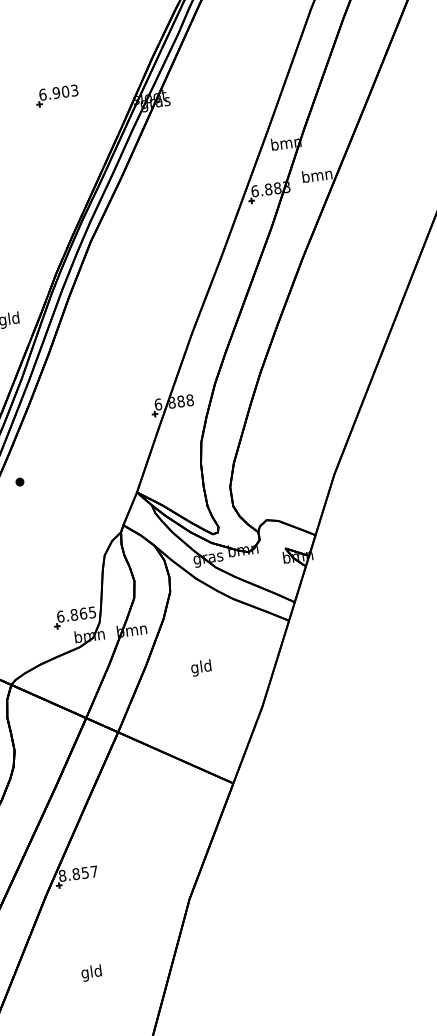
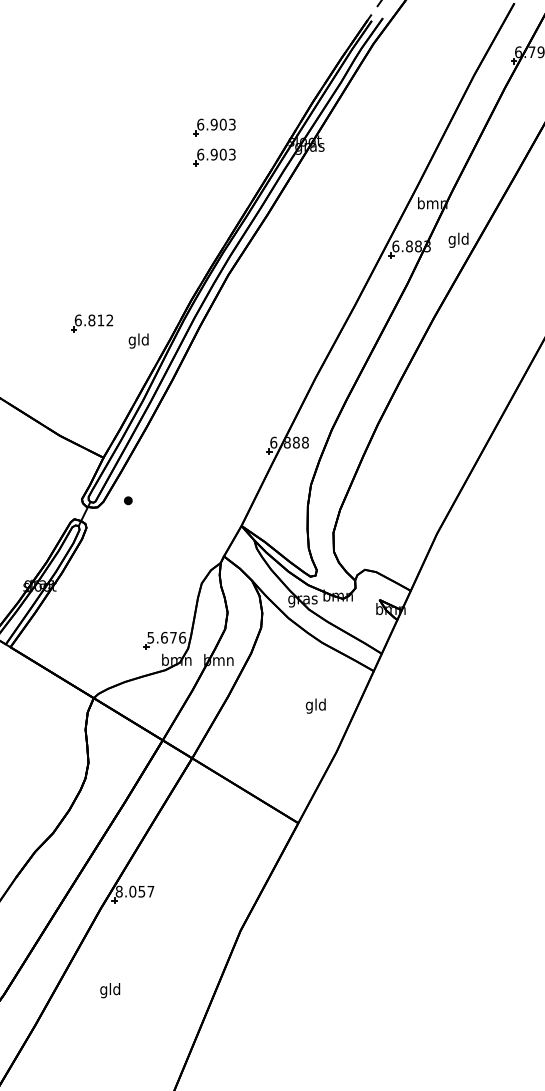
part: (61, 125) -> (214, 157), added
text: (317, 176) -> (458, 239), bmn -> gld
text: (76, 614) -> (166, 637), 6.865 -> 5.676
text: (200, 667) -> (315, 705), moved
text: (75, 873) -> (132, 891), 8.857 -> 8.057
text: (91, 972) -> (110, 990), moved

